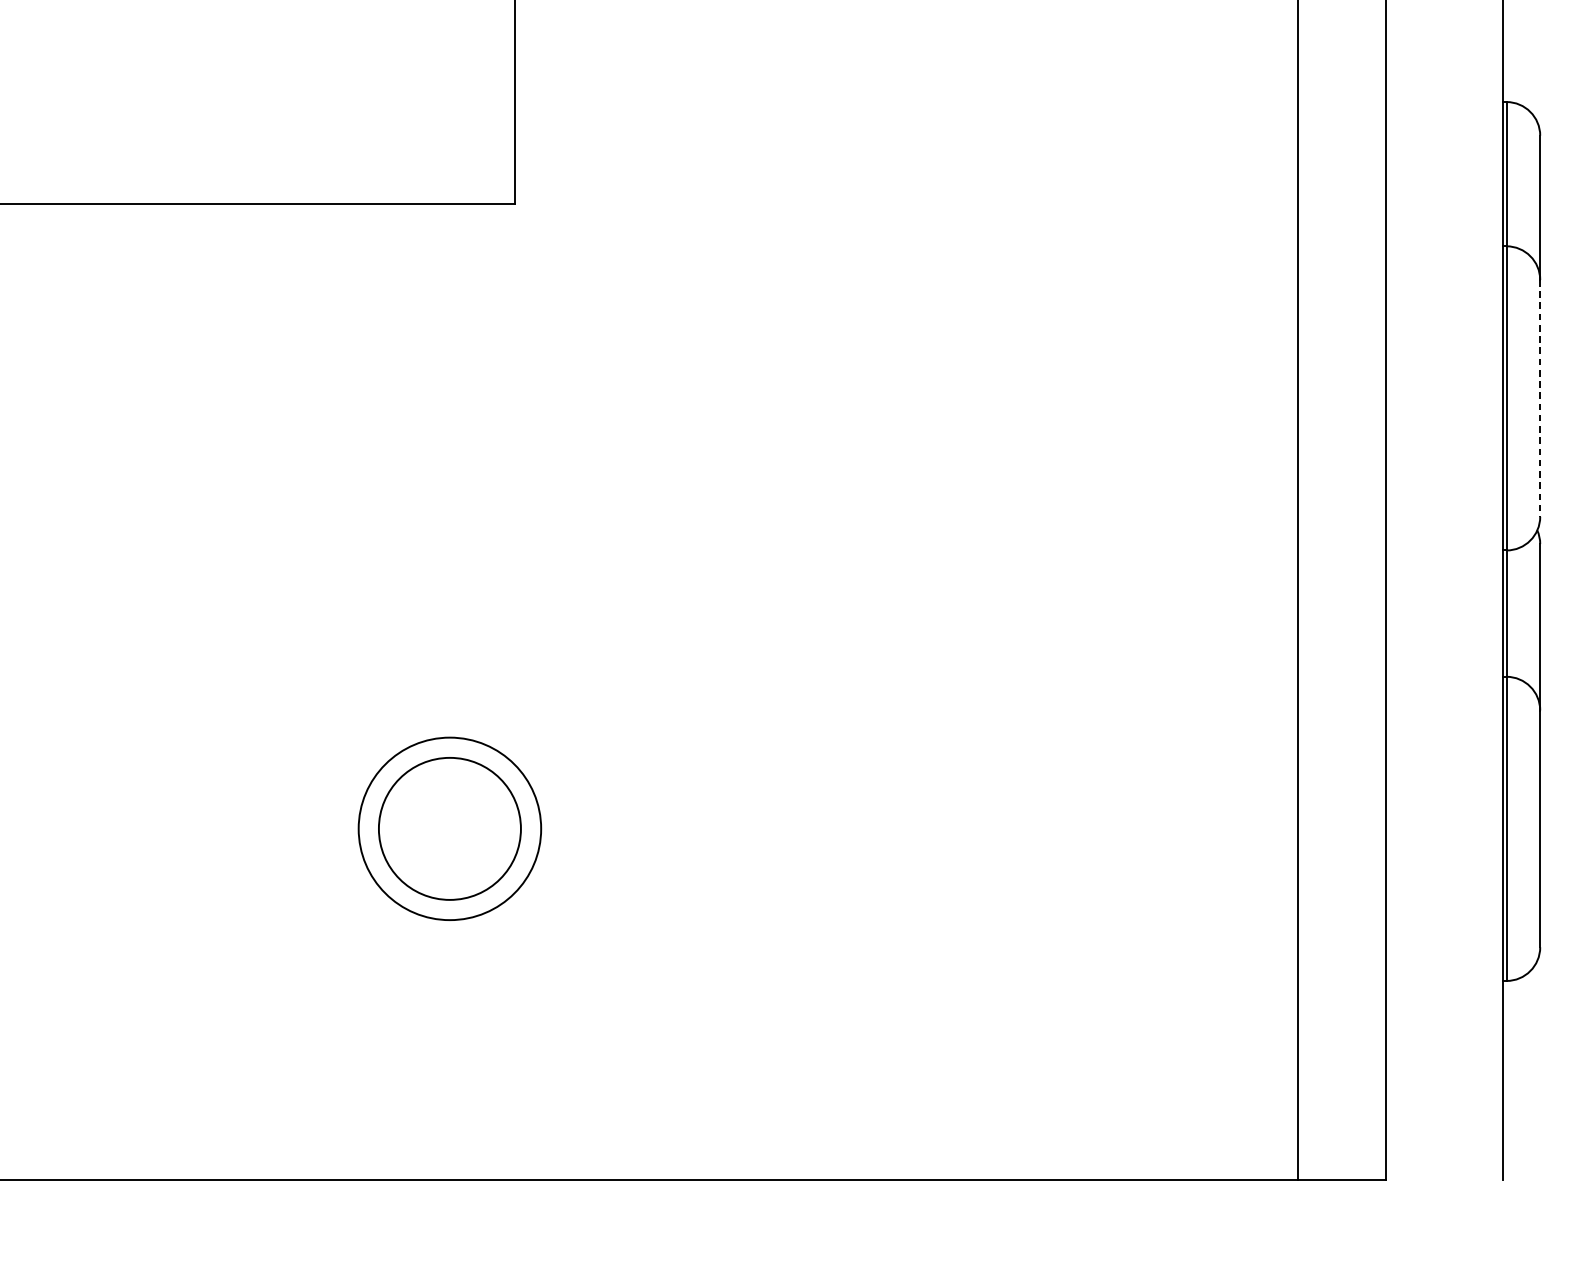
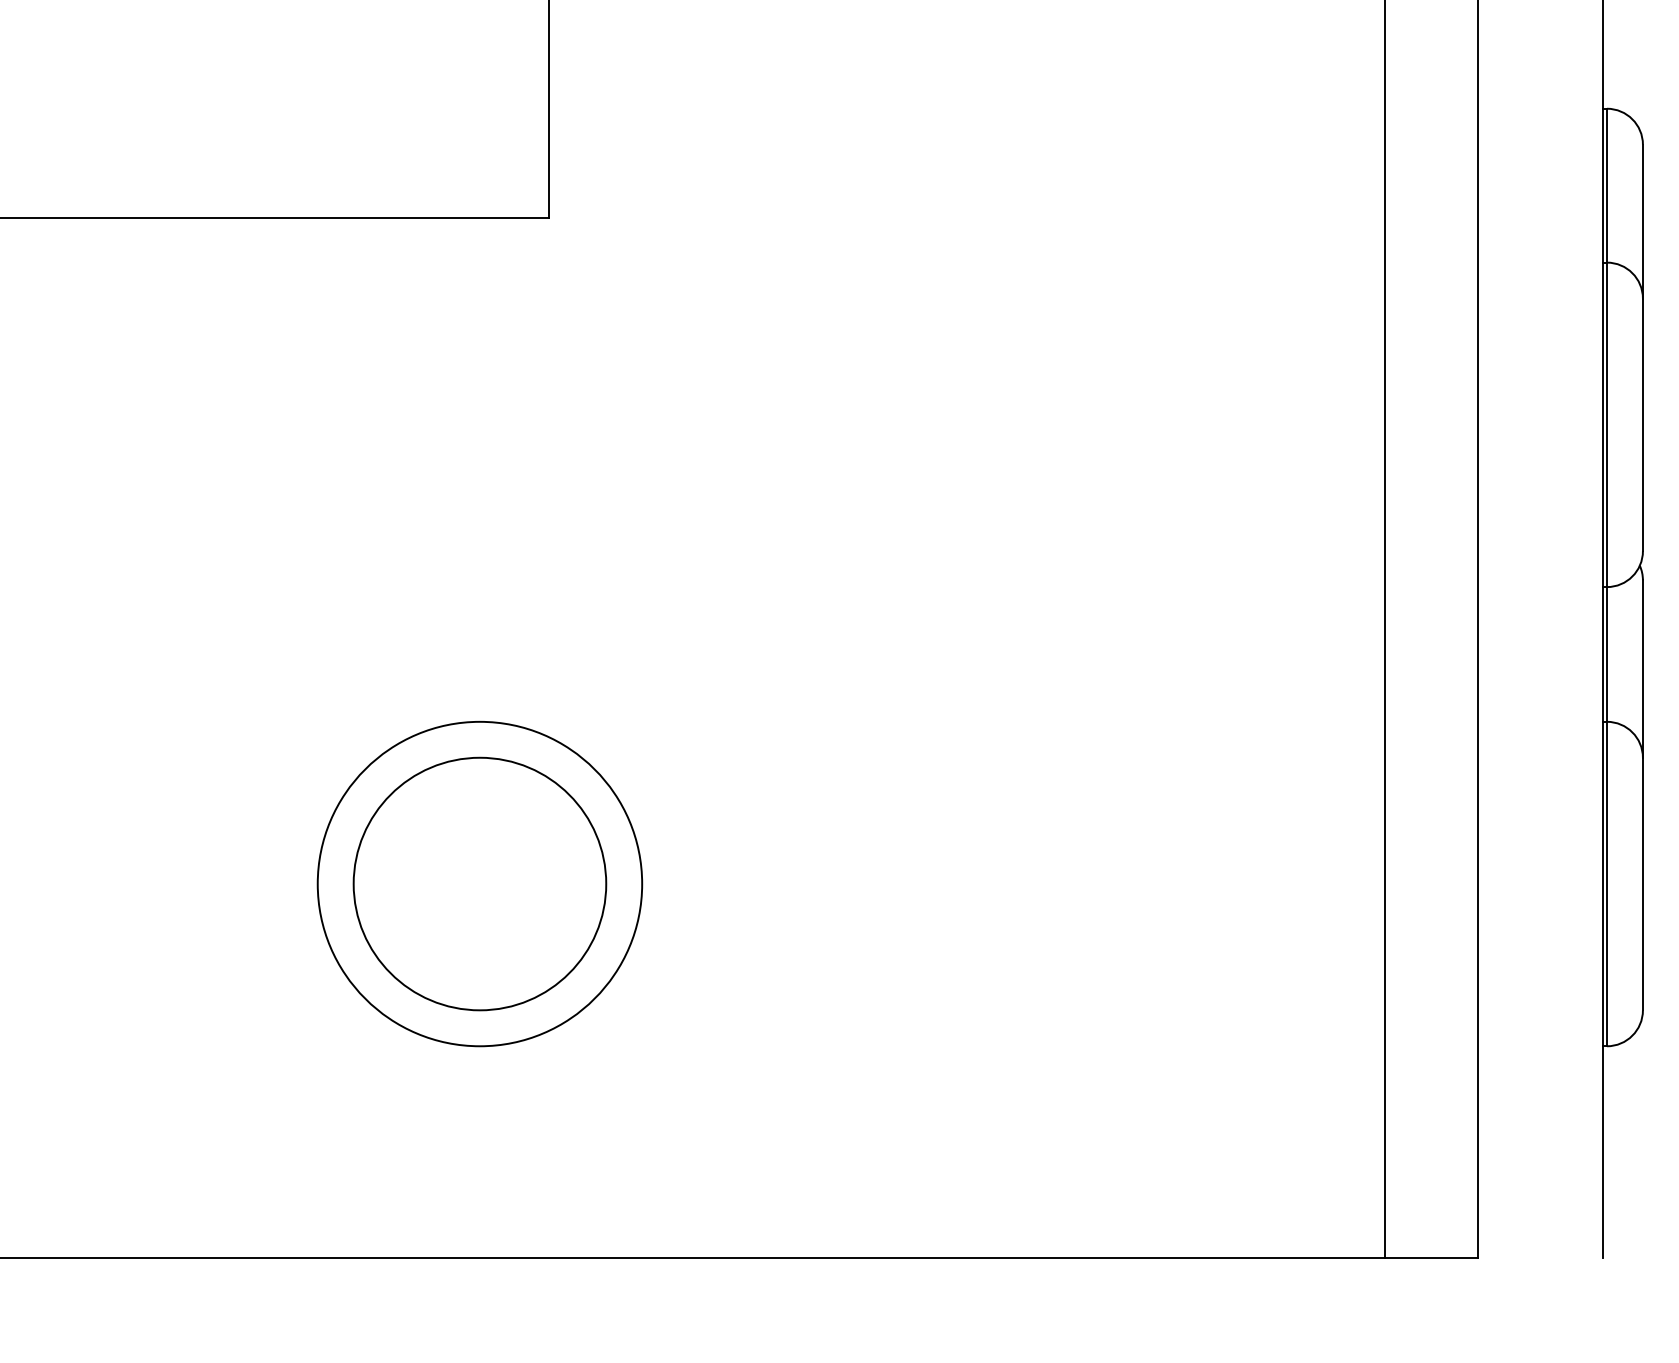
line: (1539, 399) -> (1642, 425), dashed -> solid
circle: (449, 828) -> (479, 883), size x1.67
circle: (449, 828) -> (479, 883), size x1.67

